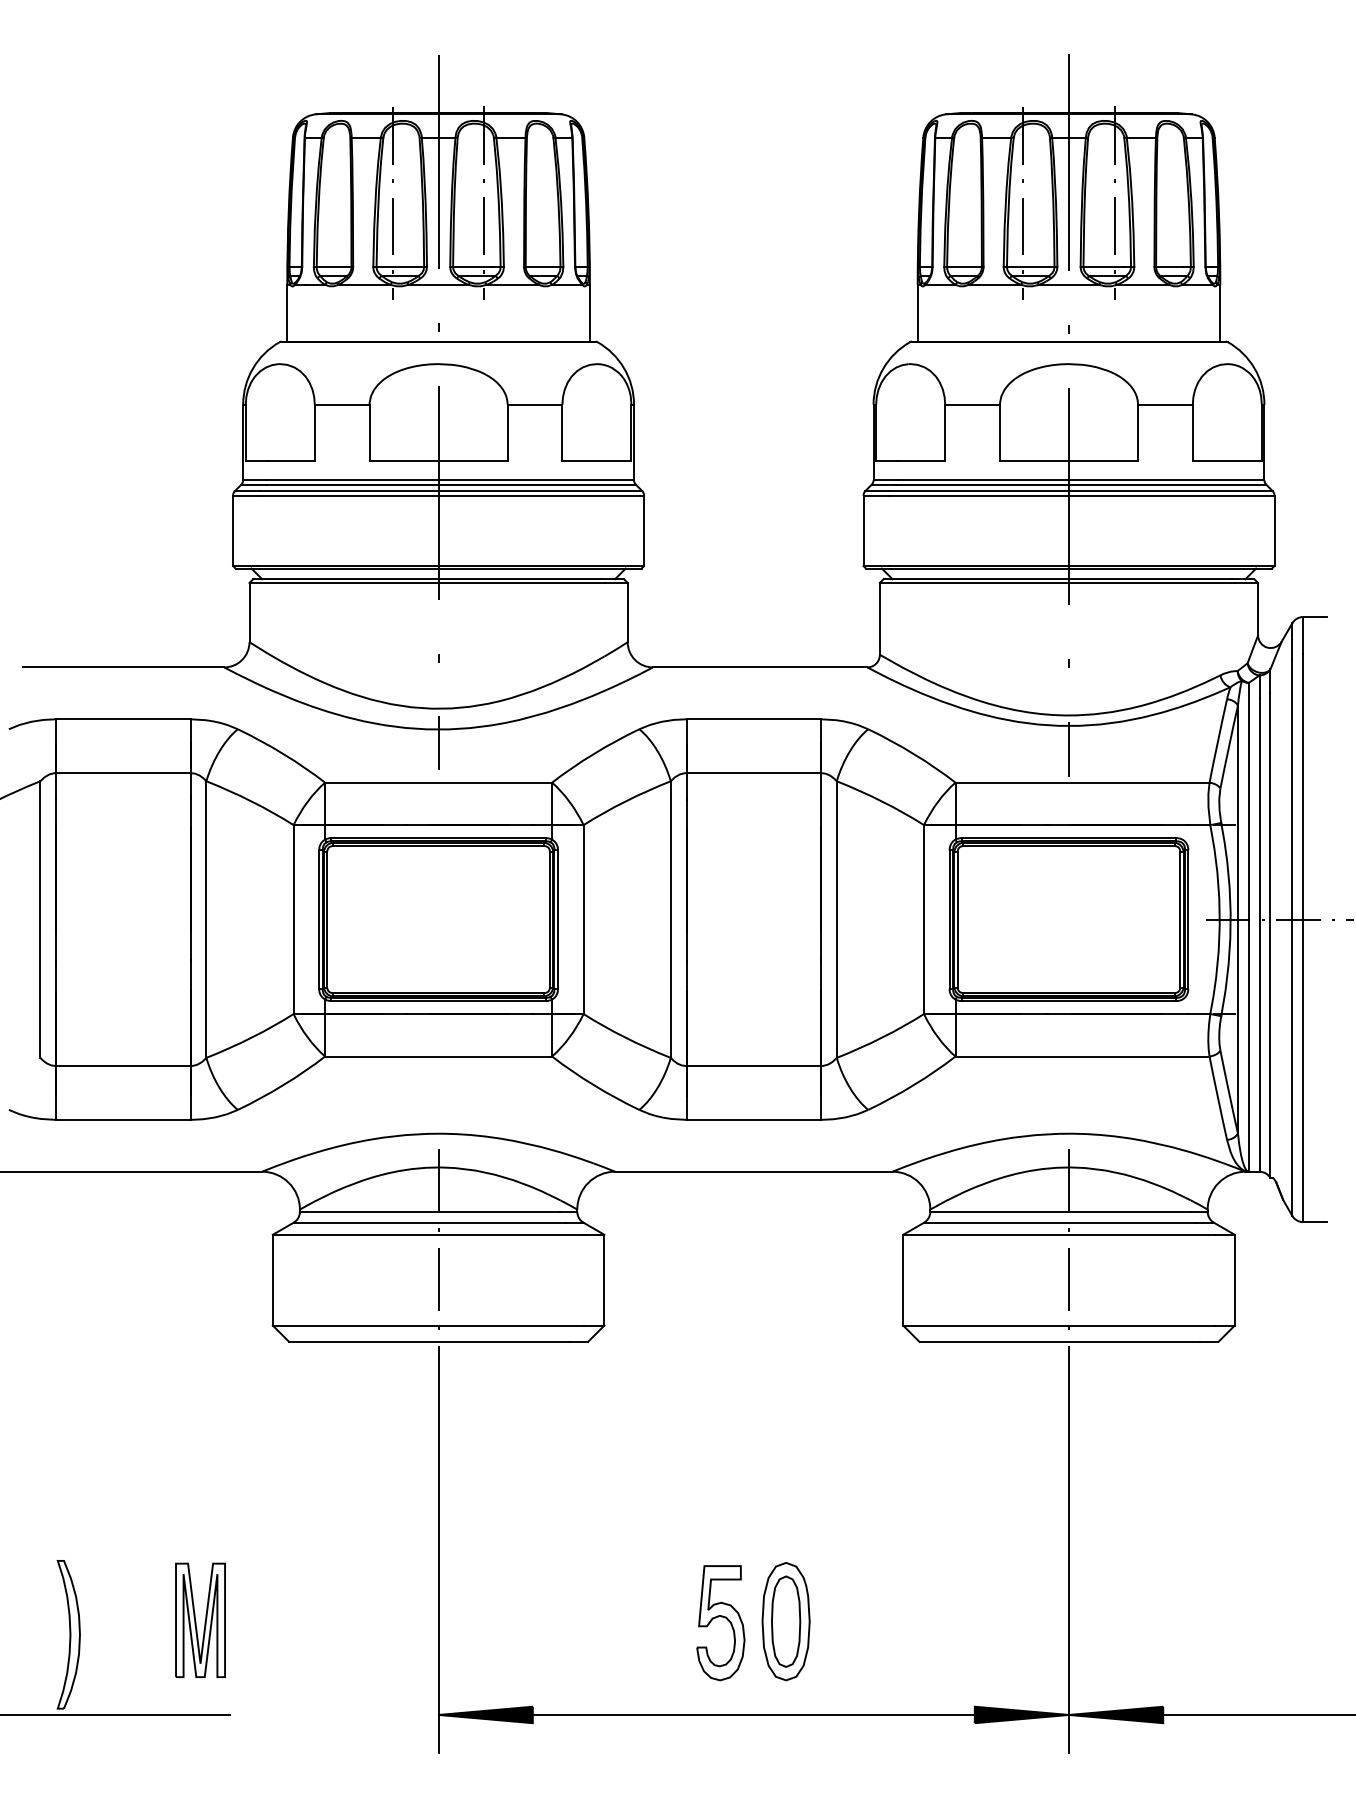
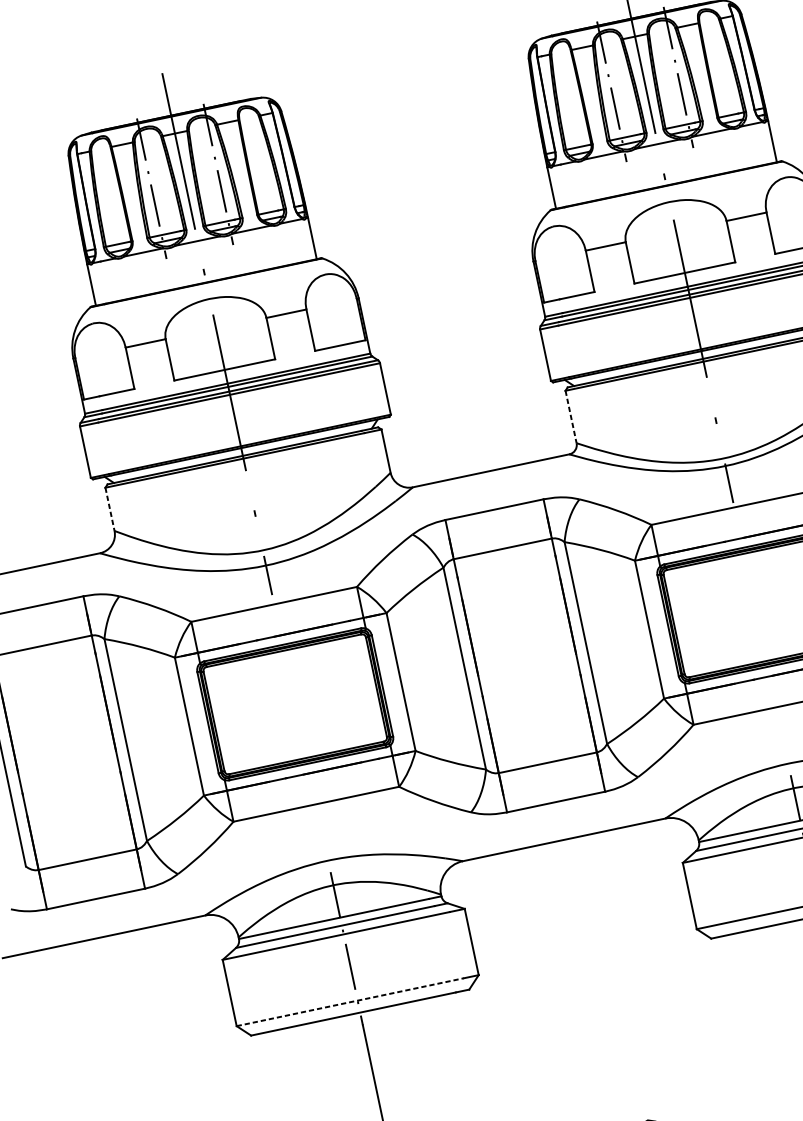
line: (249, 612) -> (109, 509), solid -> dashed
line: (879, 618) -> (570, 416), solid -> dashed
line: (428, 1325) -> (350, 1002), solid -> dashed

